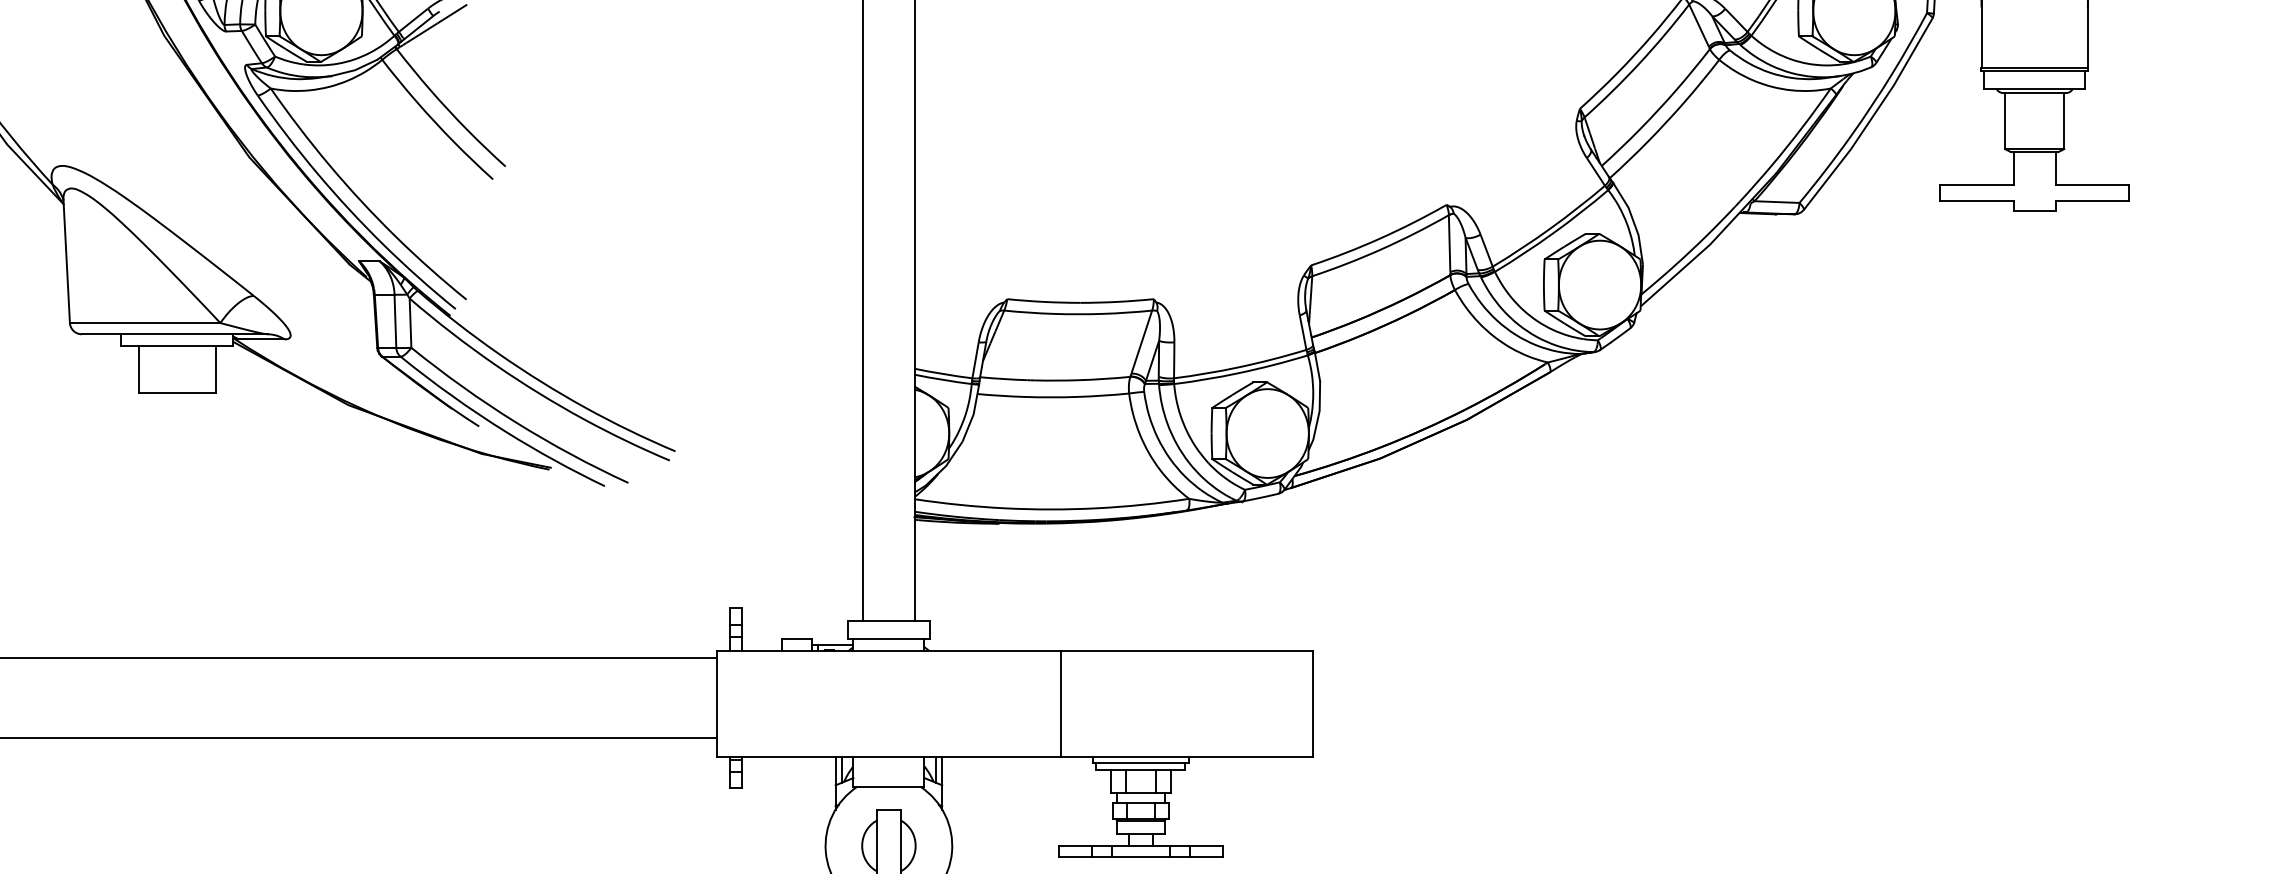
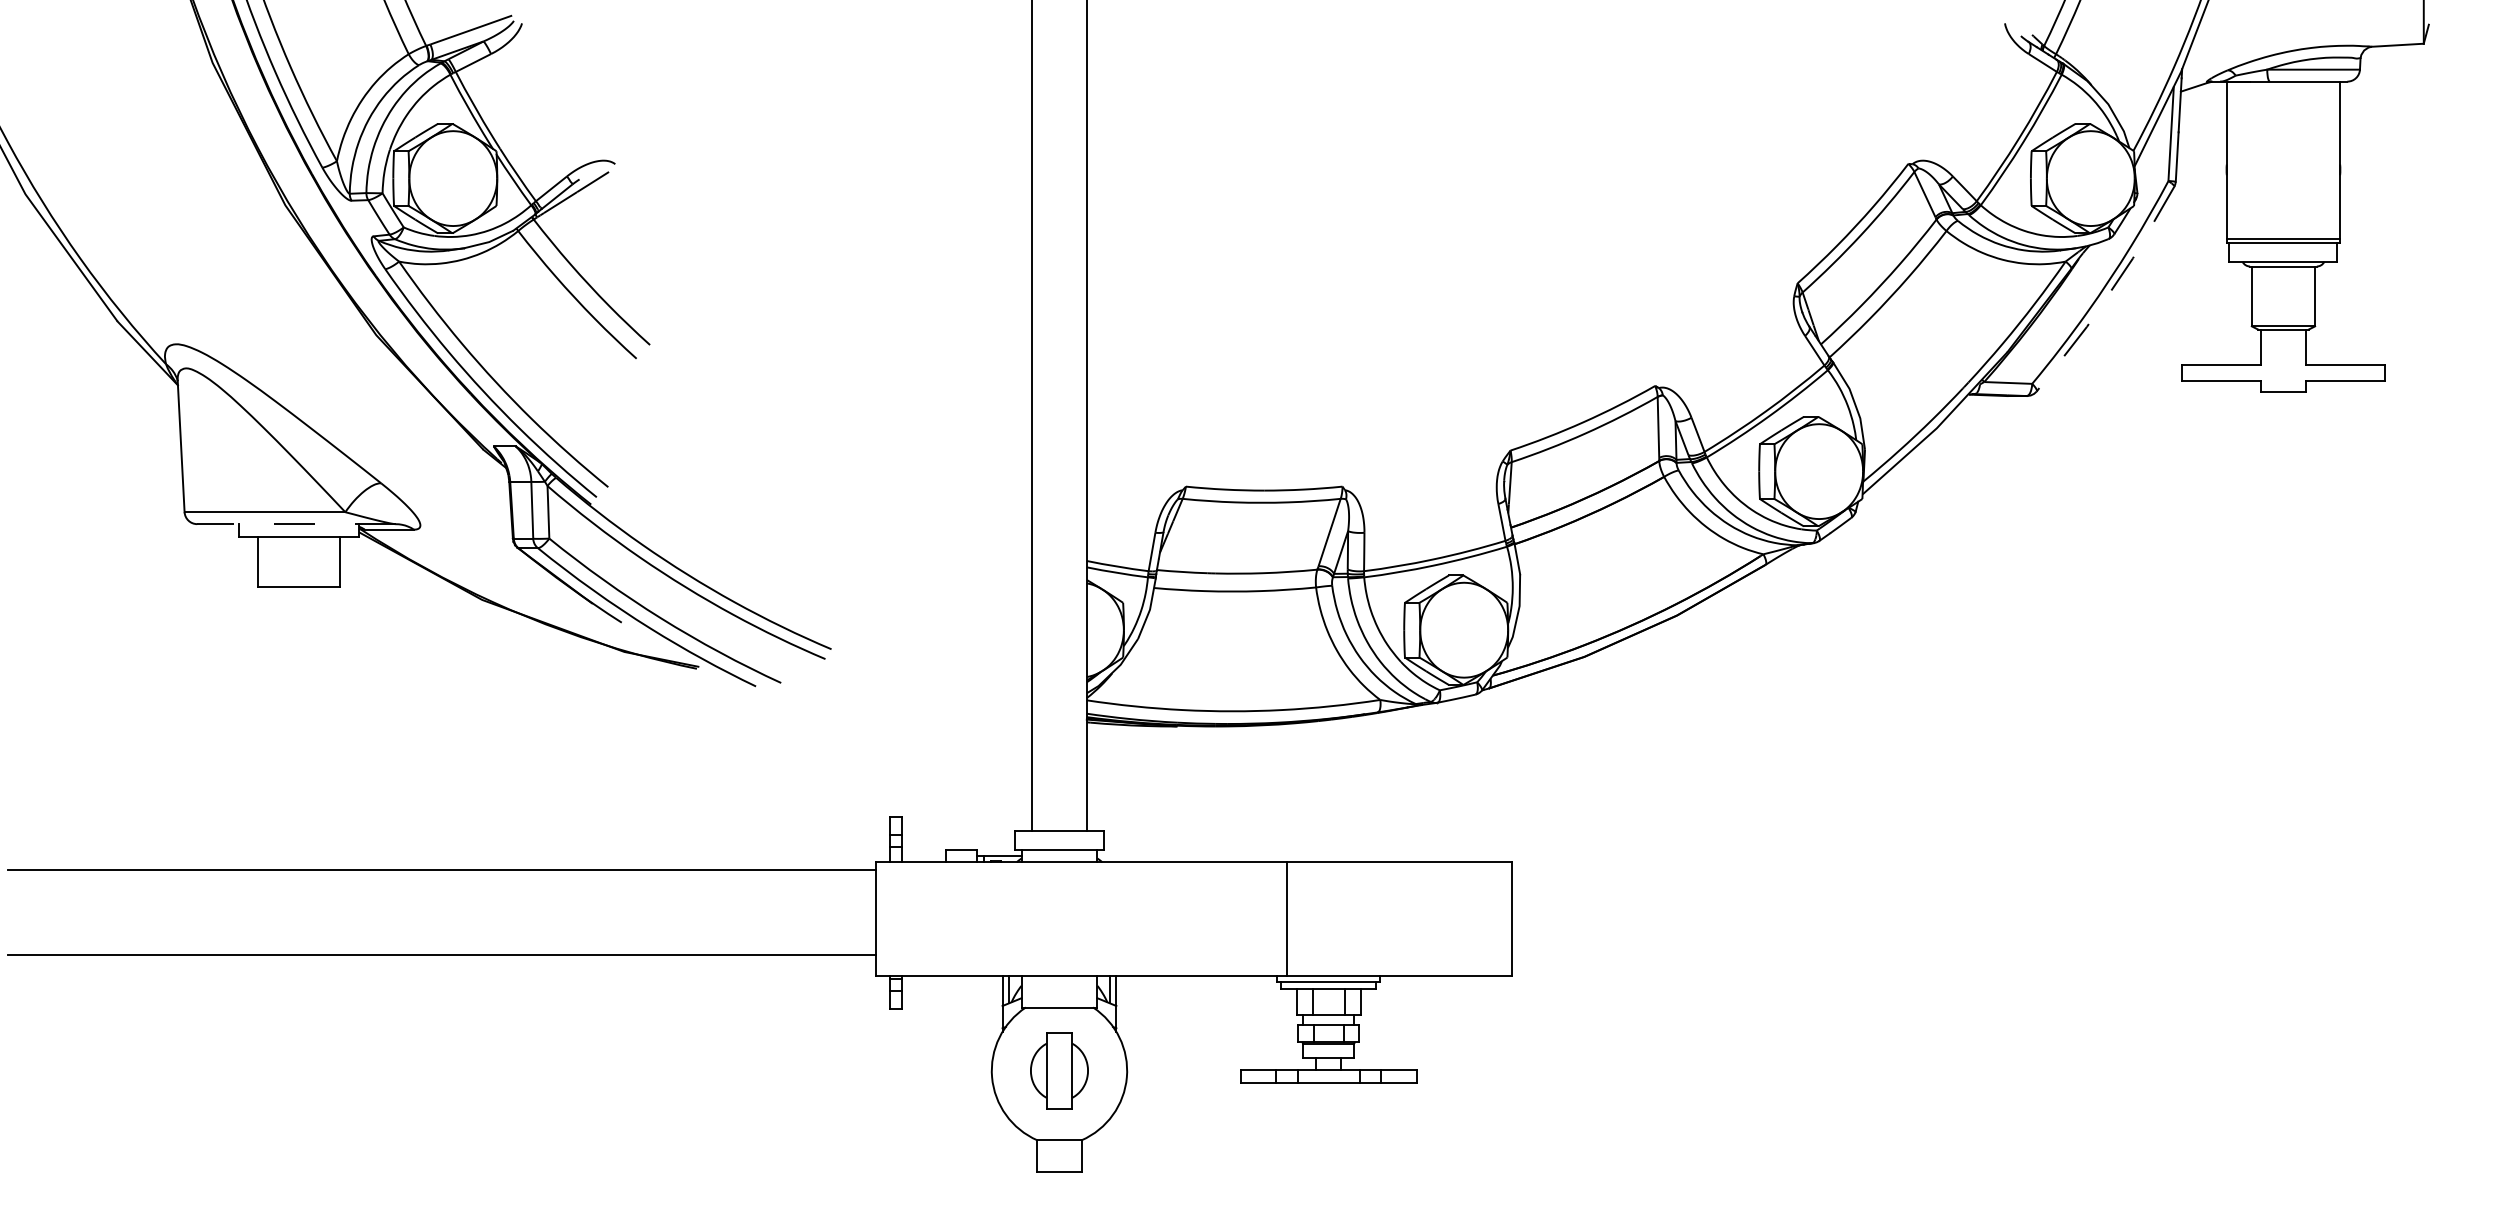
line: (1872, 117) -> (2110, 292), solid -> dashed
line: (173, 334) -> (295, 524), solid -> dashed
line: (1060, 704) -> (1286, 919), moved

